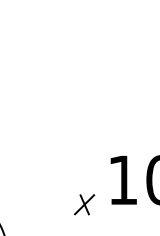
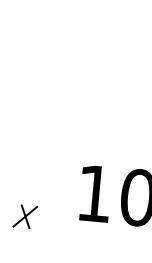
part: (84, 204) -> (25, 216), moved

